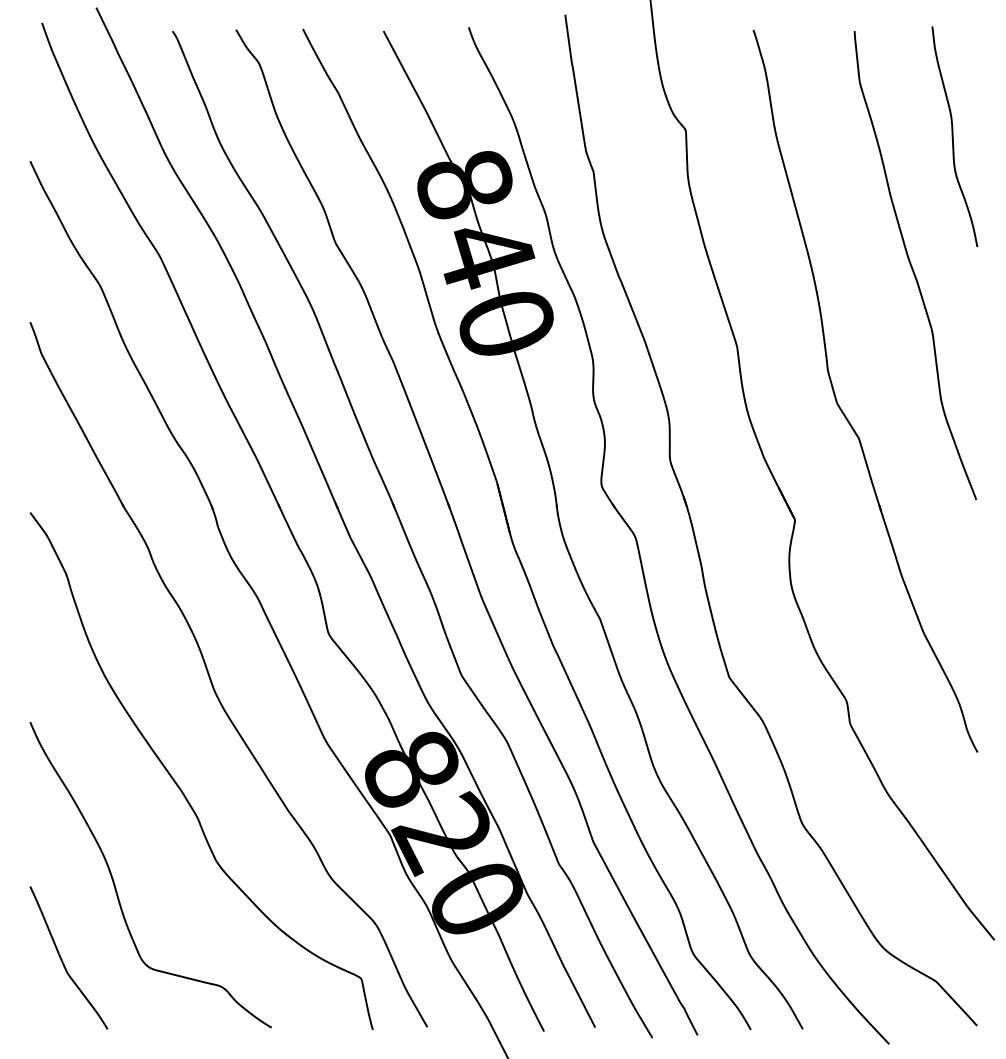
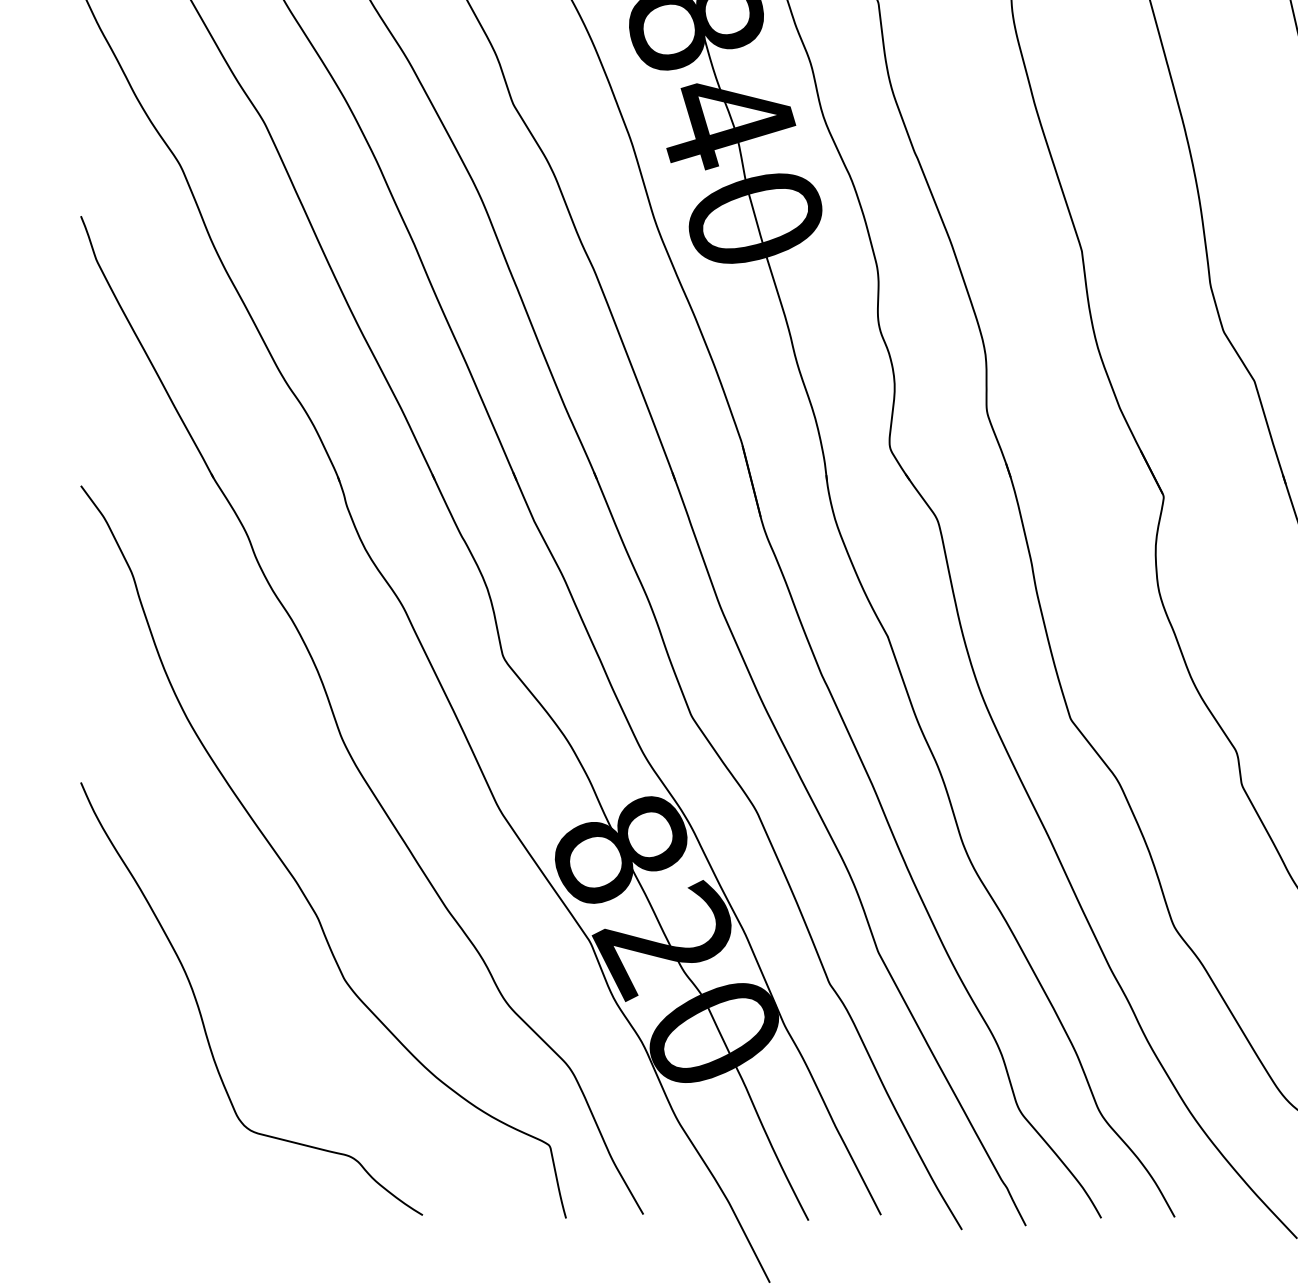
curve: (62, 959) -> (126, 1118), removed

